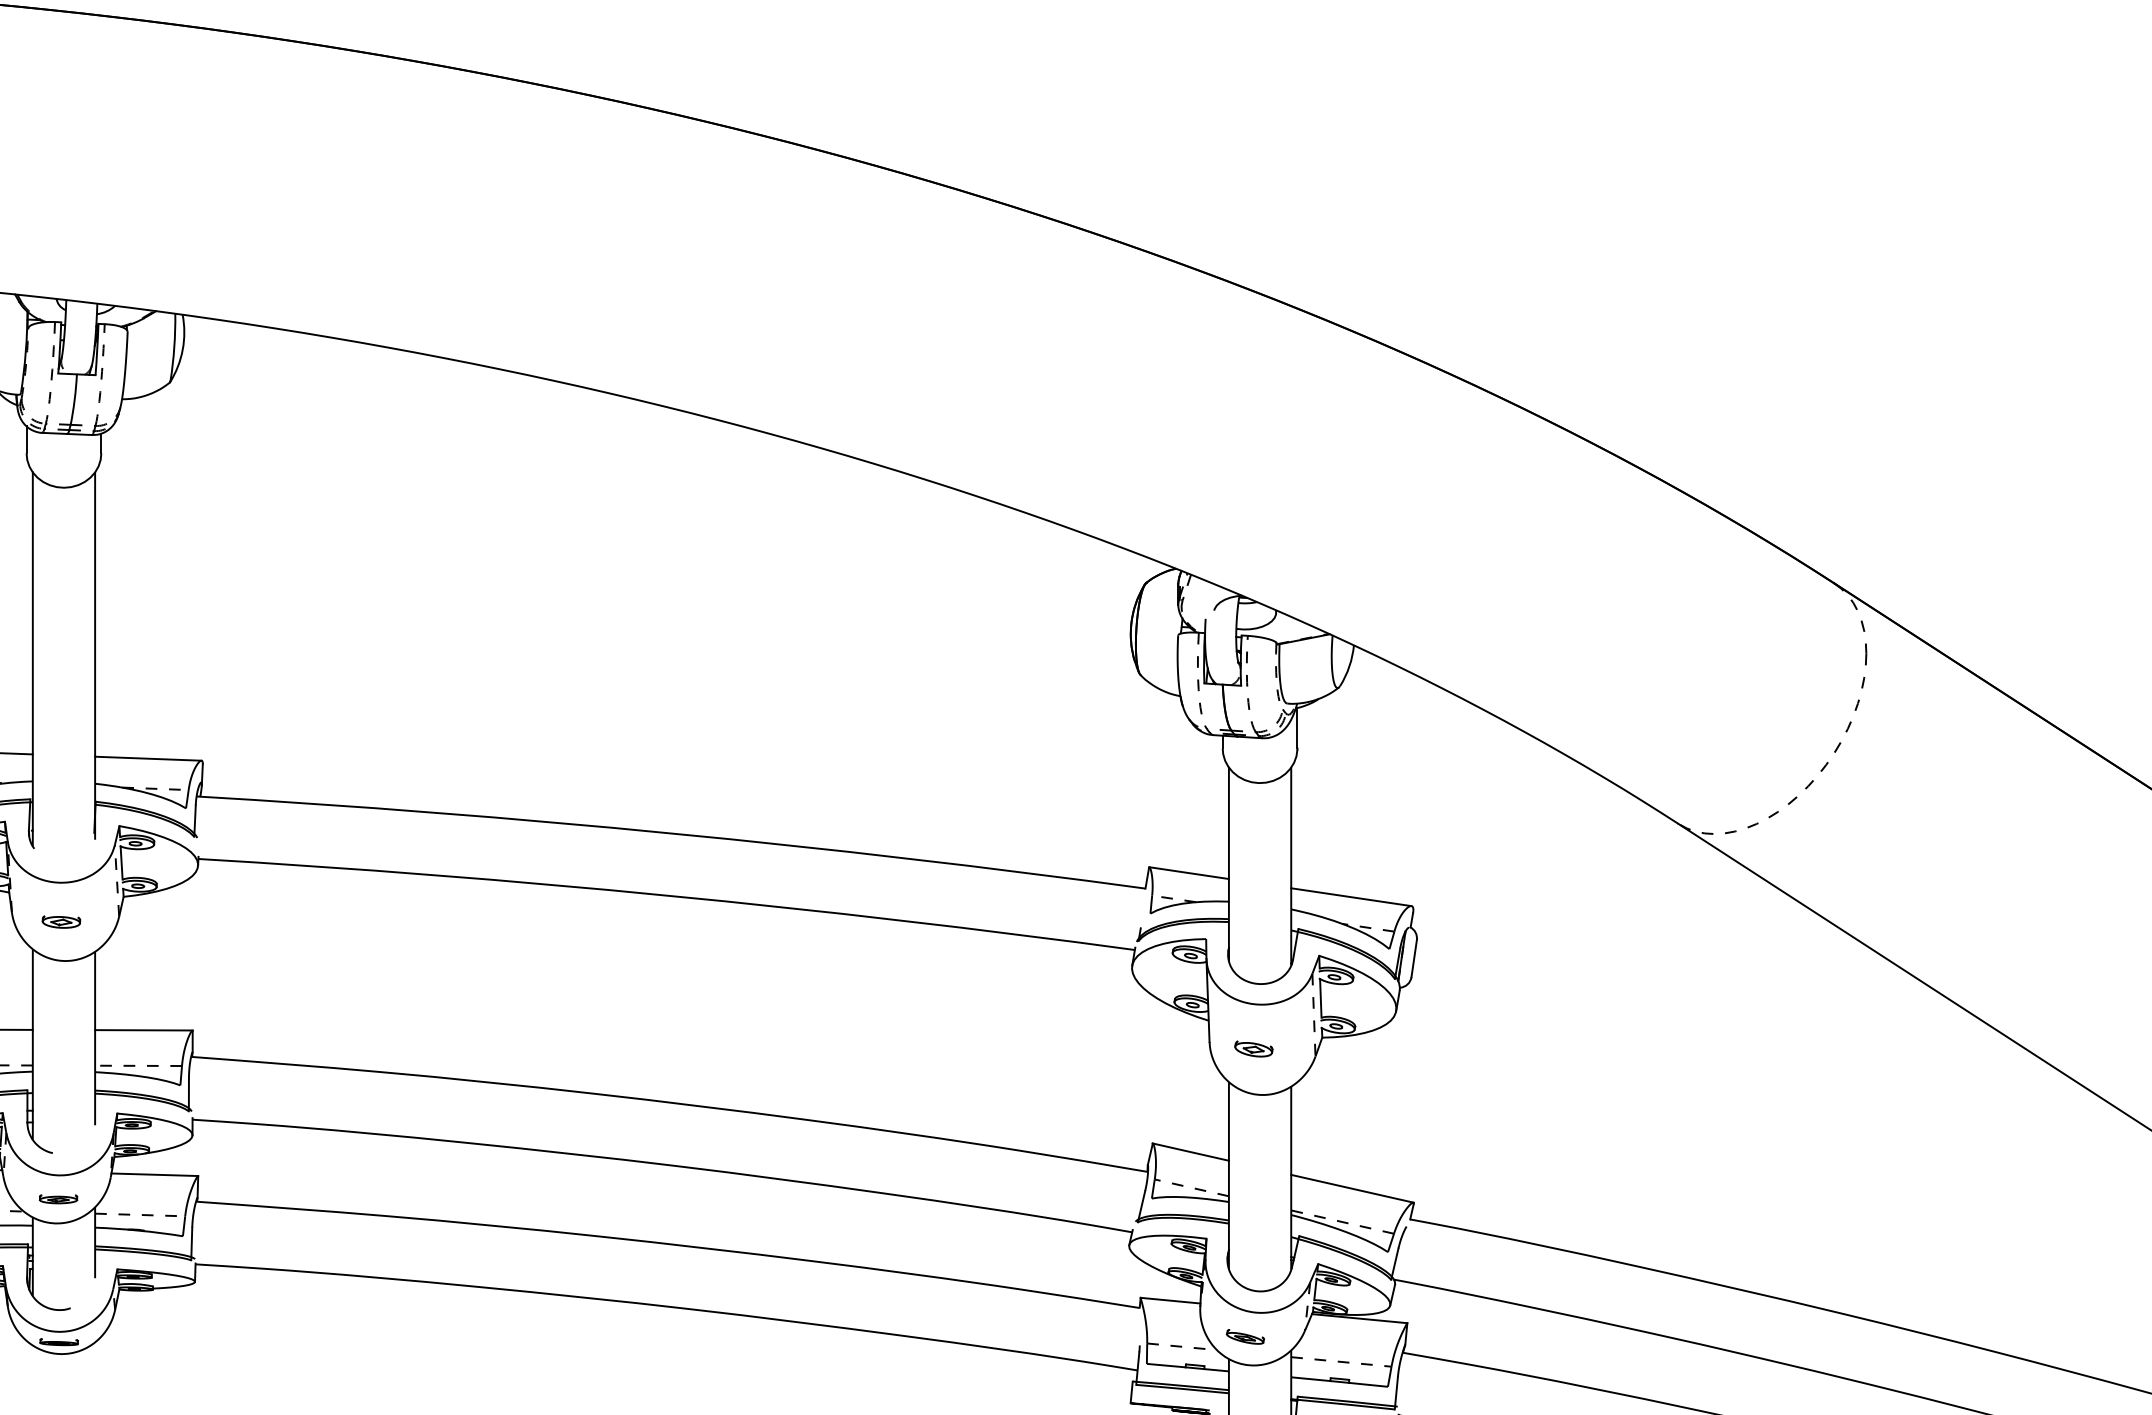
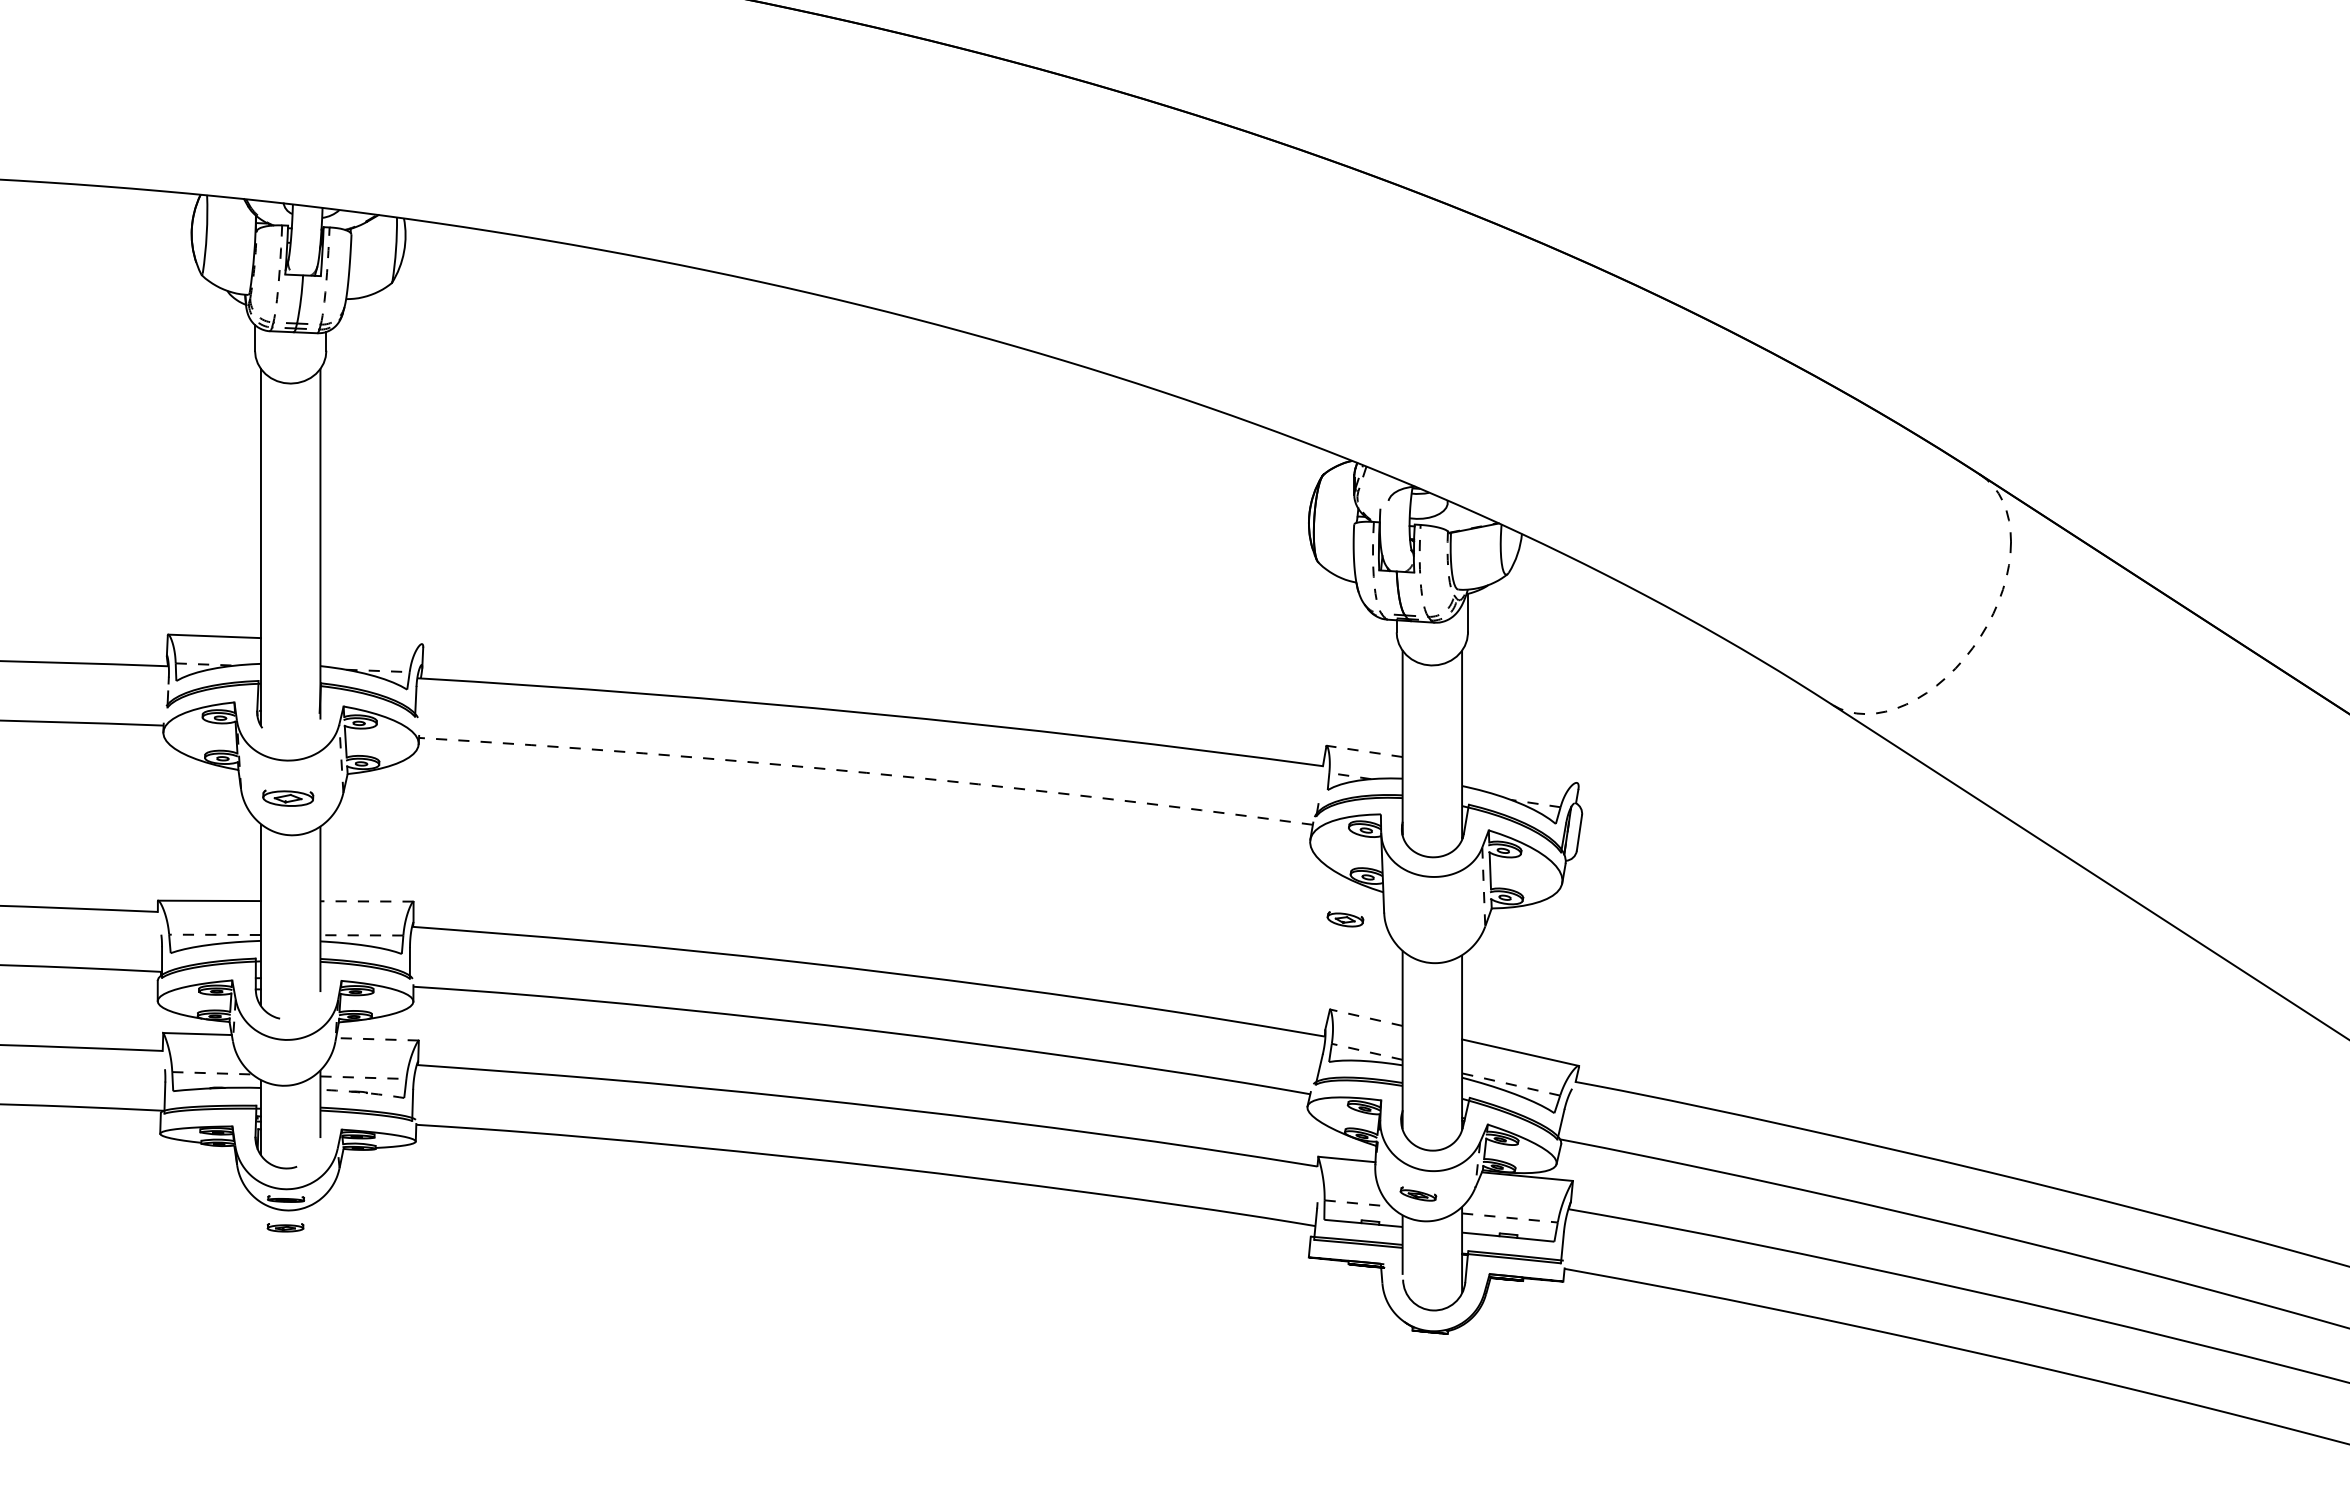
line: (147, 759) -> (370, 642), removed
line: (1188, 873) -> (1364, 751), solid -> dashed
arc: (667, 895) -> (866, 772), solid -> dashed
line: (1351, 896) -> (1519, 773), removed
part: (61, 921) -> (288, 797), size x1.4
line: (144, 1030) -> (367, 901), solid -> dashed
part: (1253, 1049) -> (1345, 919), moved
line: (1190, 1151) -> (1365, 1017), solid -> dashed
line: (153, 1174) -> (376, 1039), solid -> dashed
part: (58, 1199) -> (285, 1227), moved
arc: (139, 1230) -> (362, 1092), solid -> dashed

